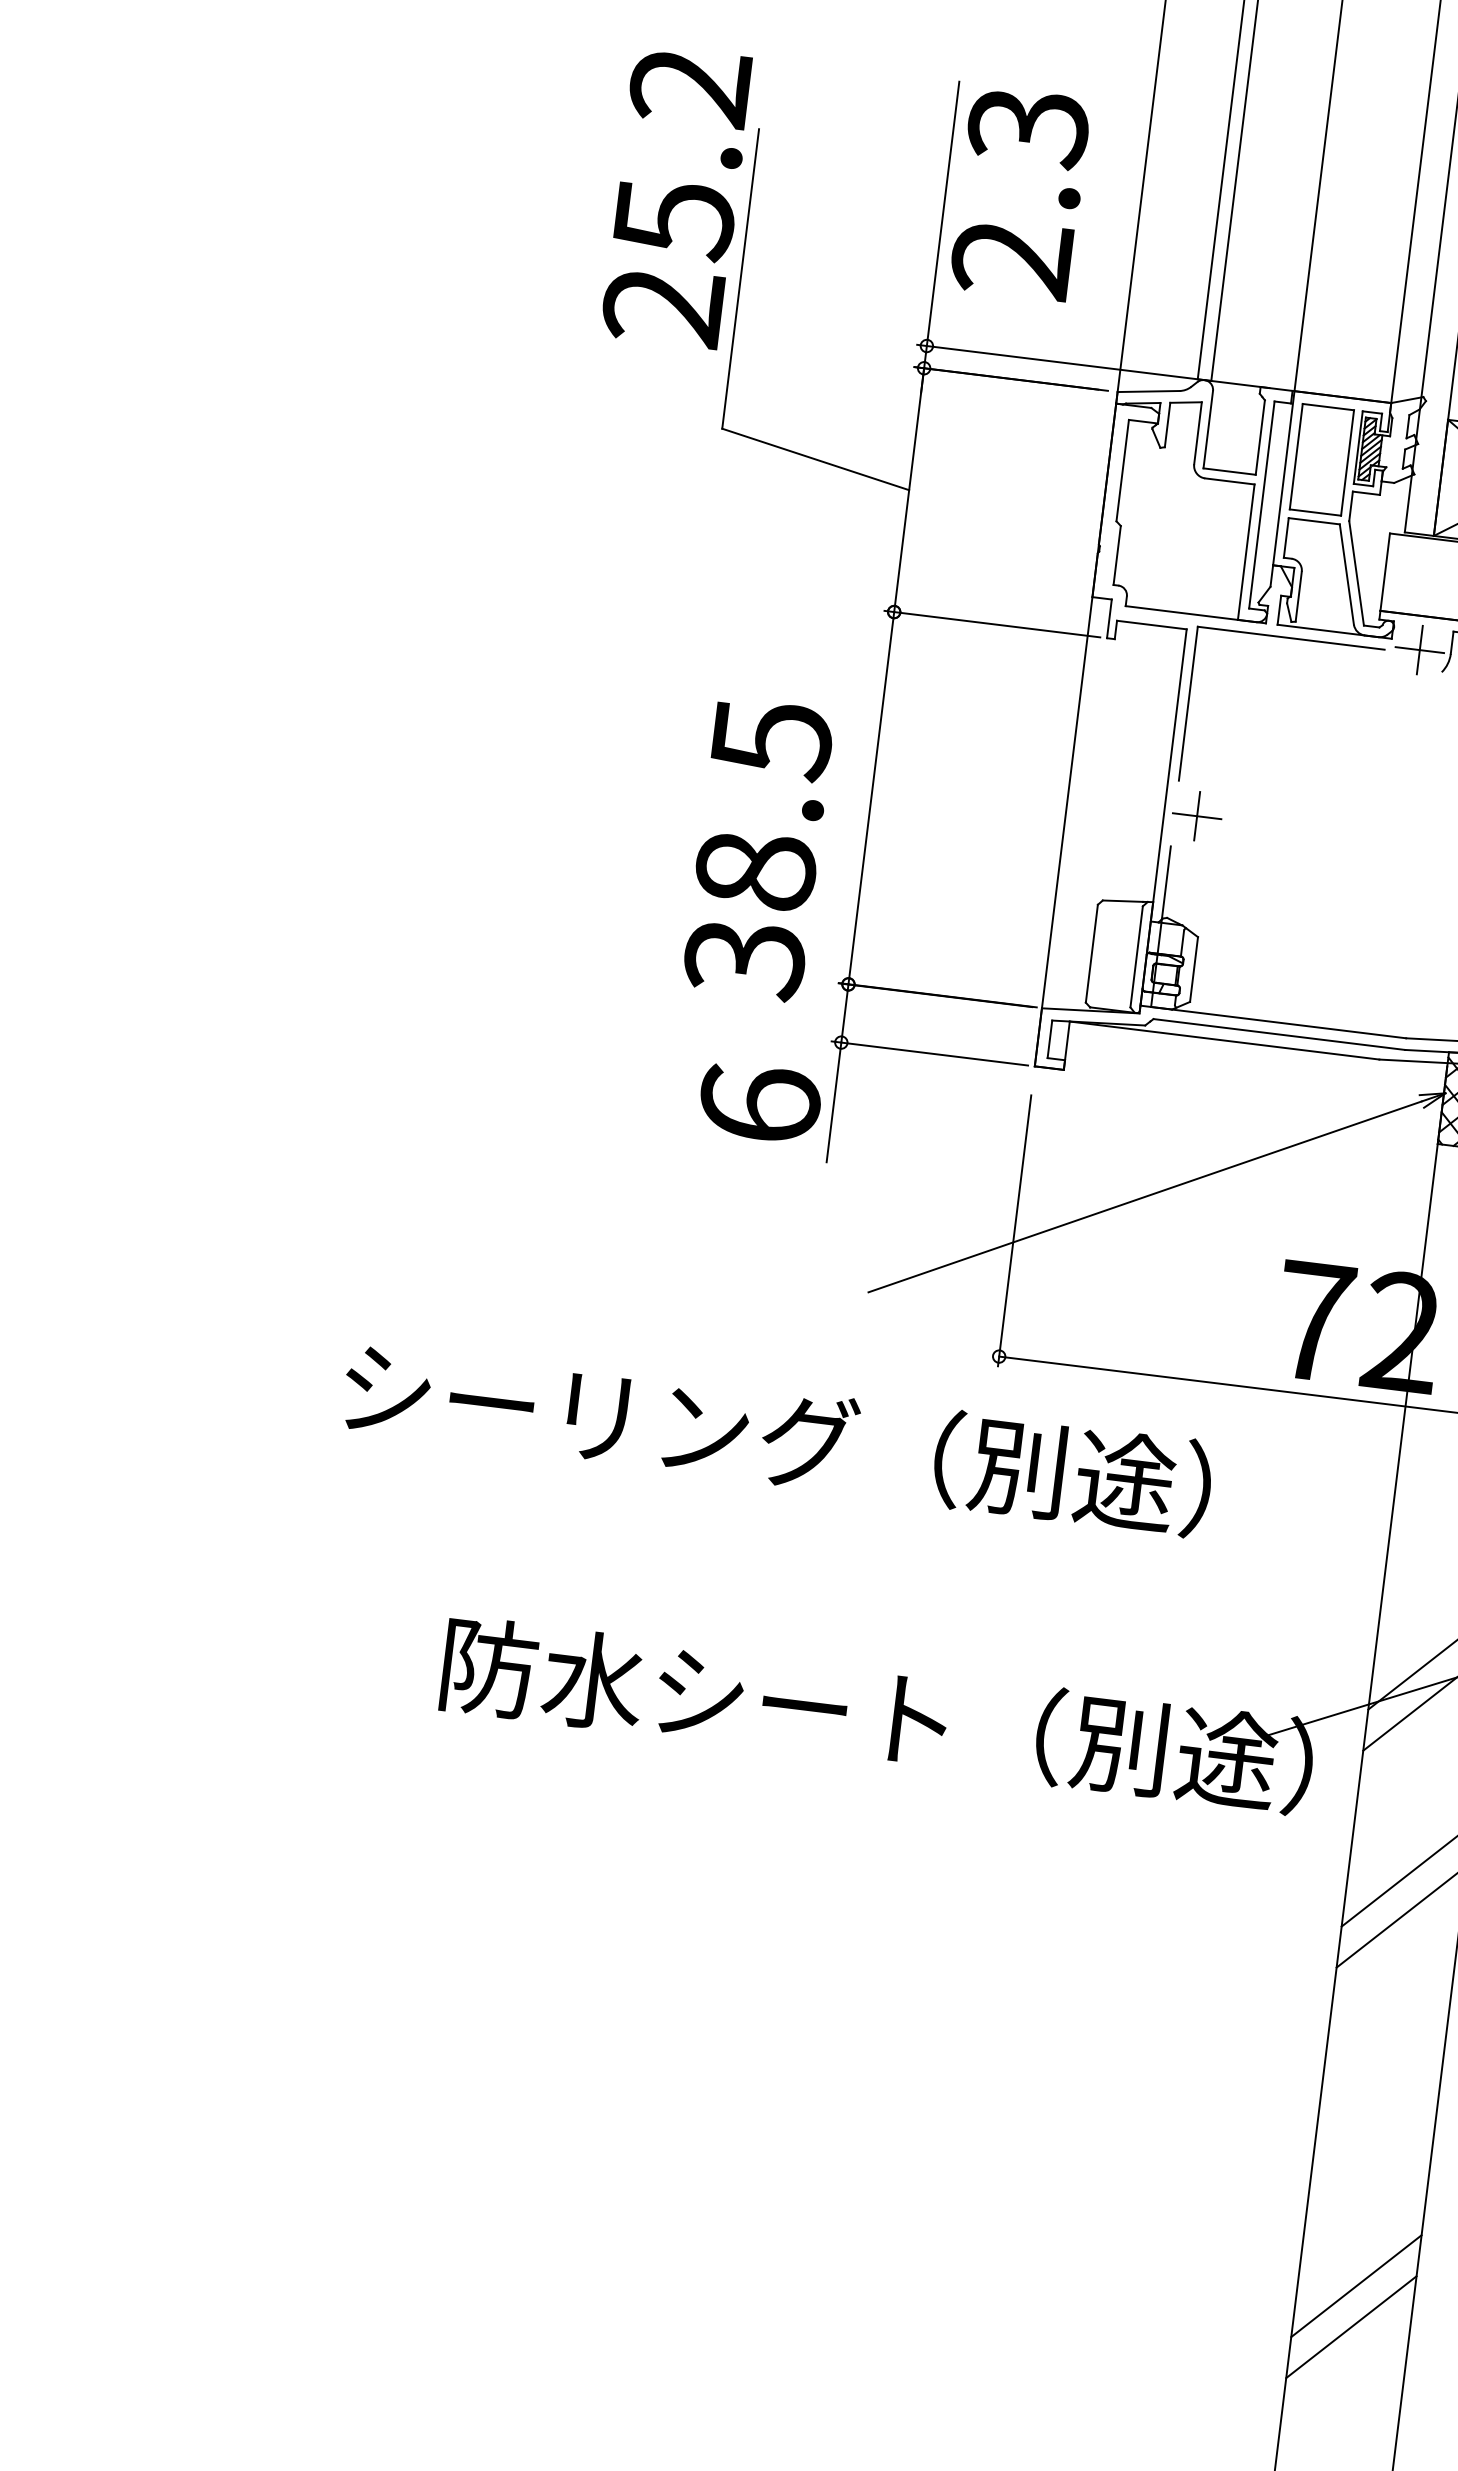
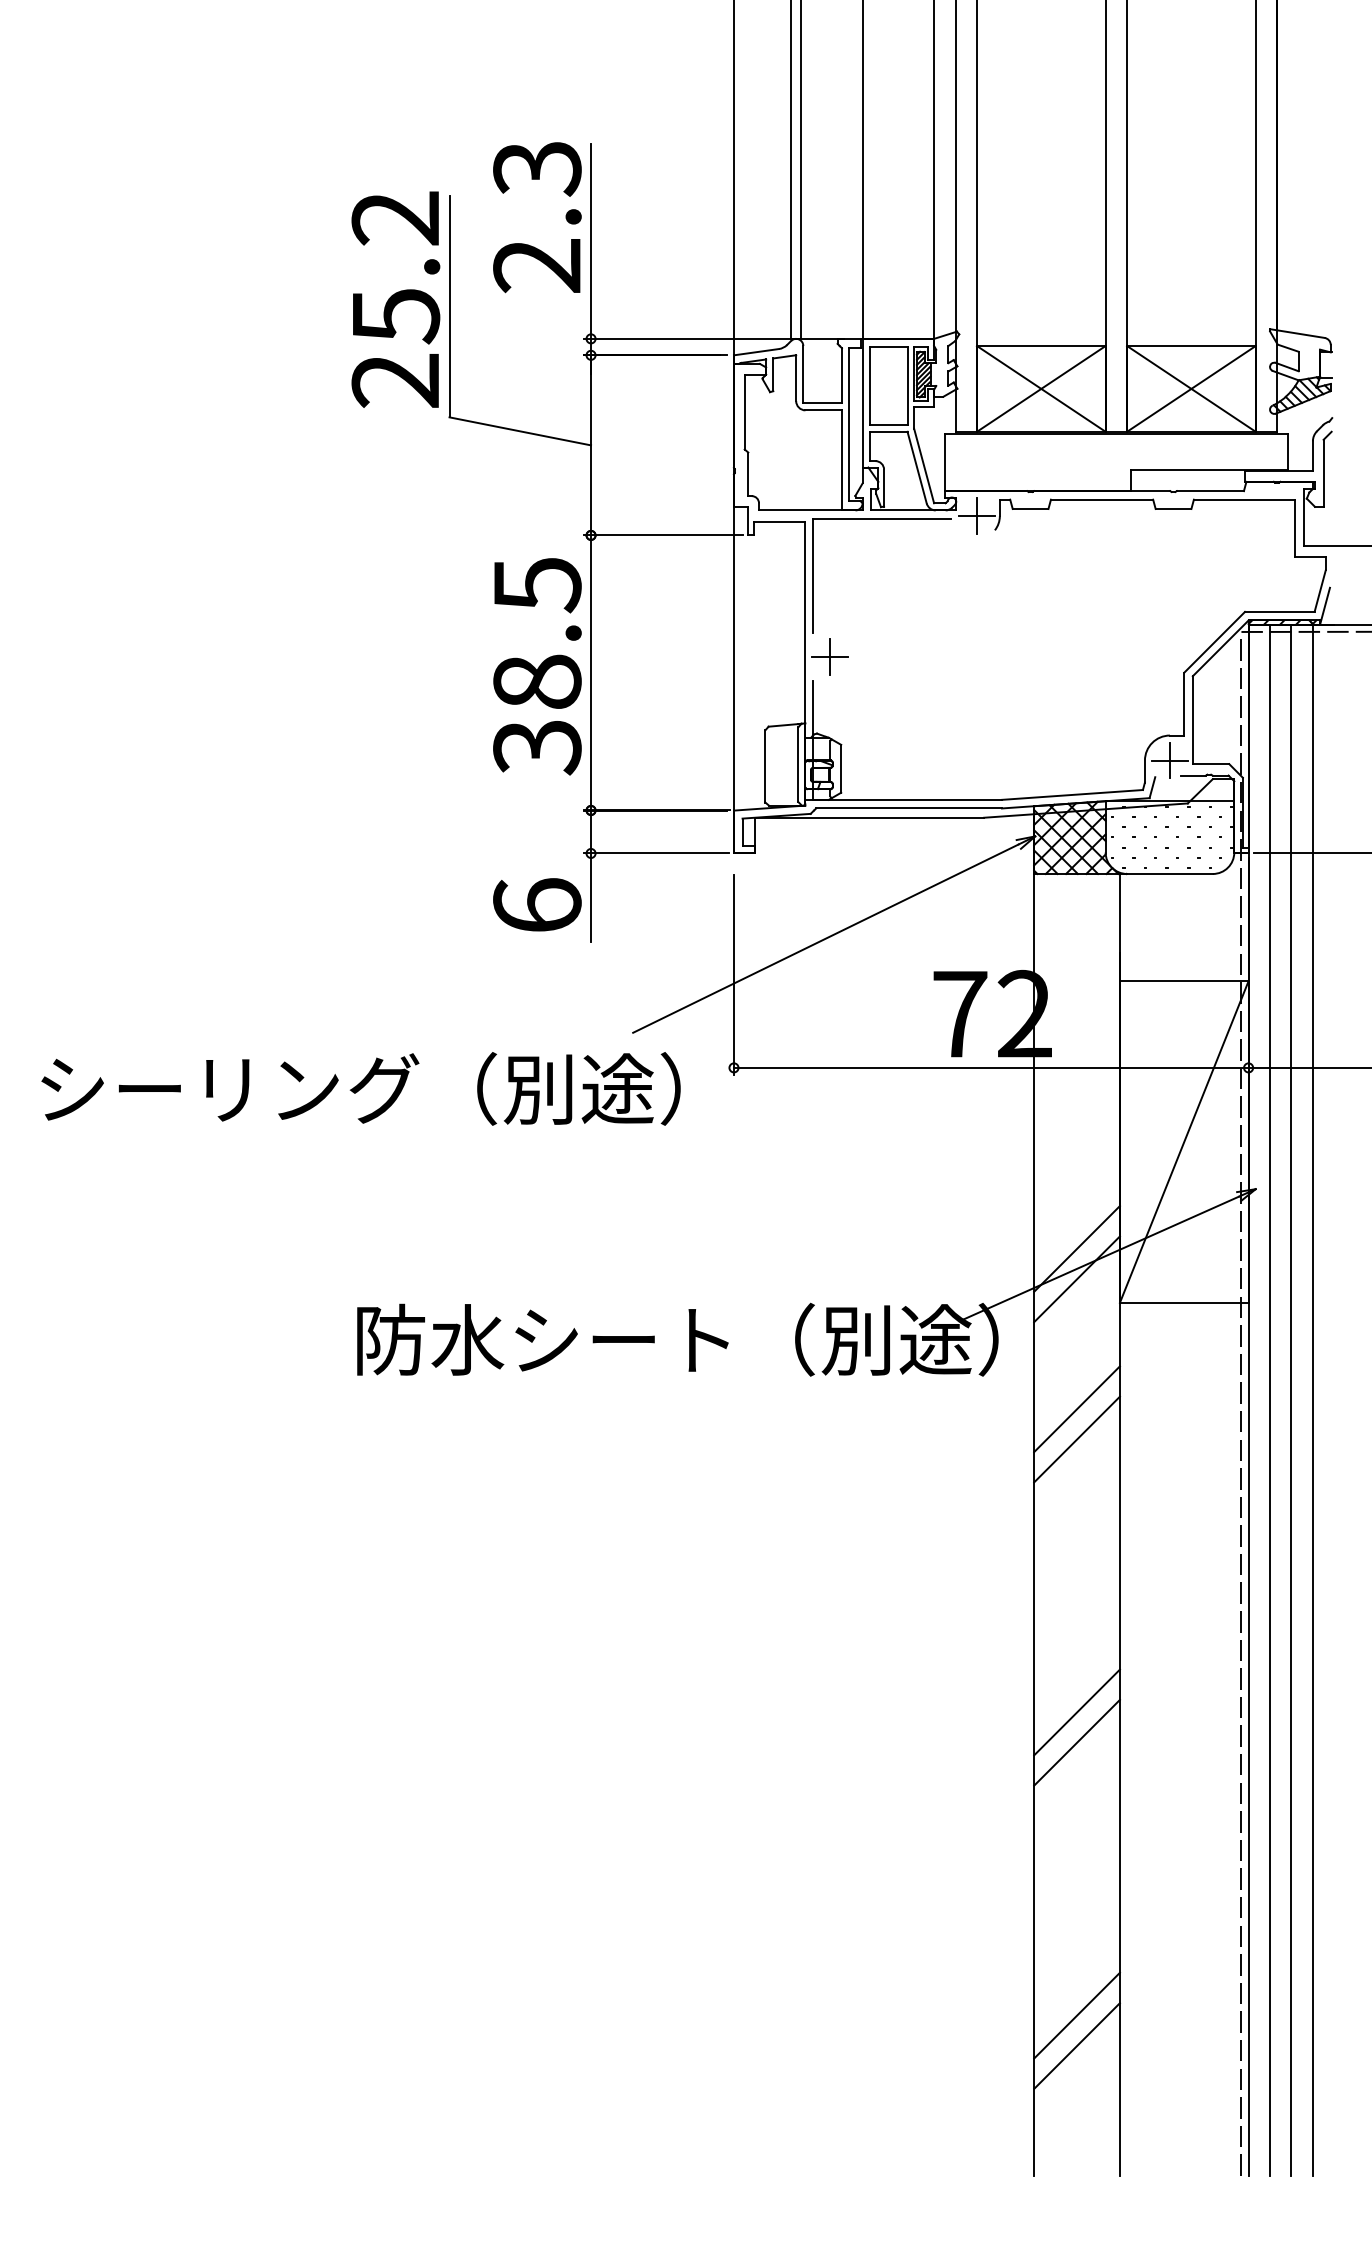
text: (1020, 193) -> (537, 217), moved
text: (676, 196) -> (395, 299), moved
text: (758, 849) -> (537, 666), moved
text: (777, 1437) -> (360, 1088), moved

